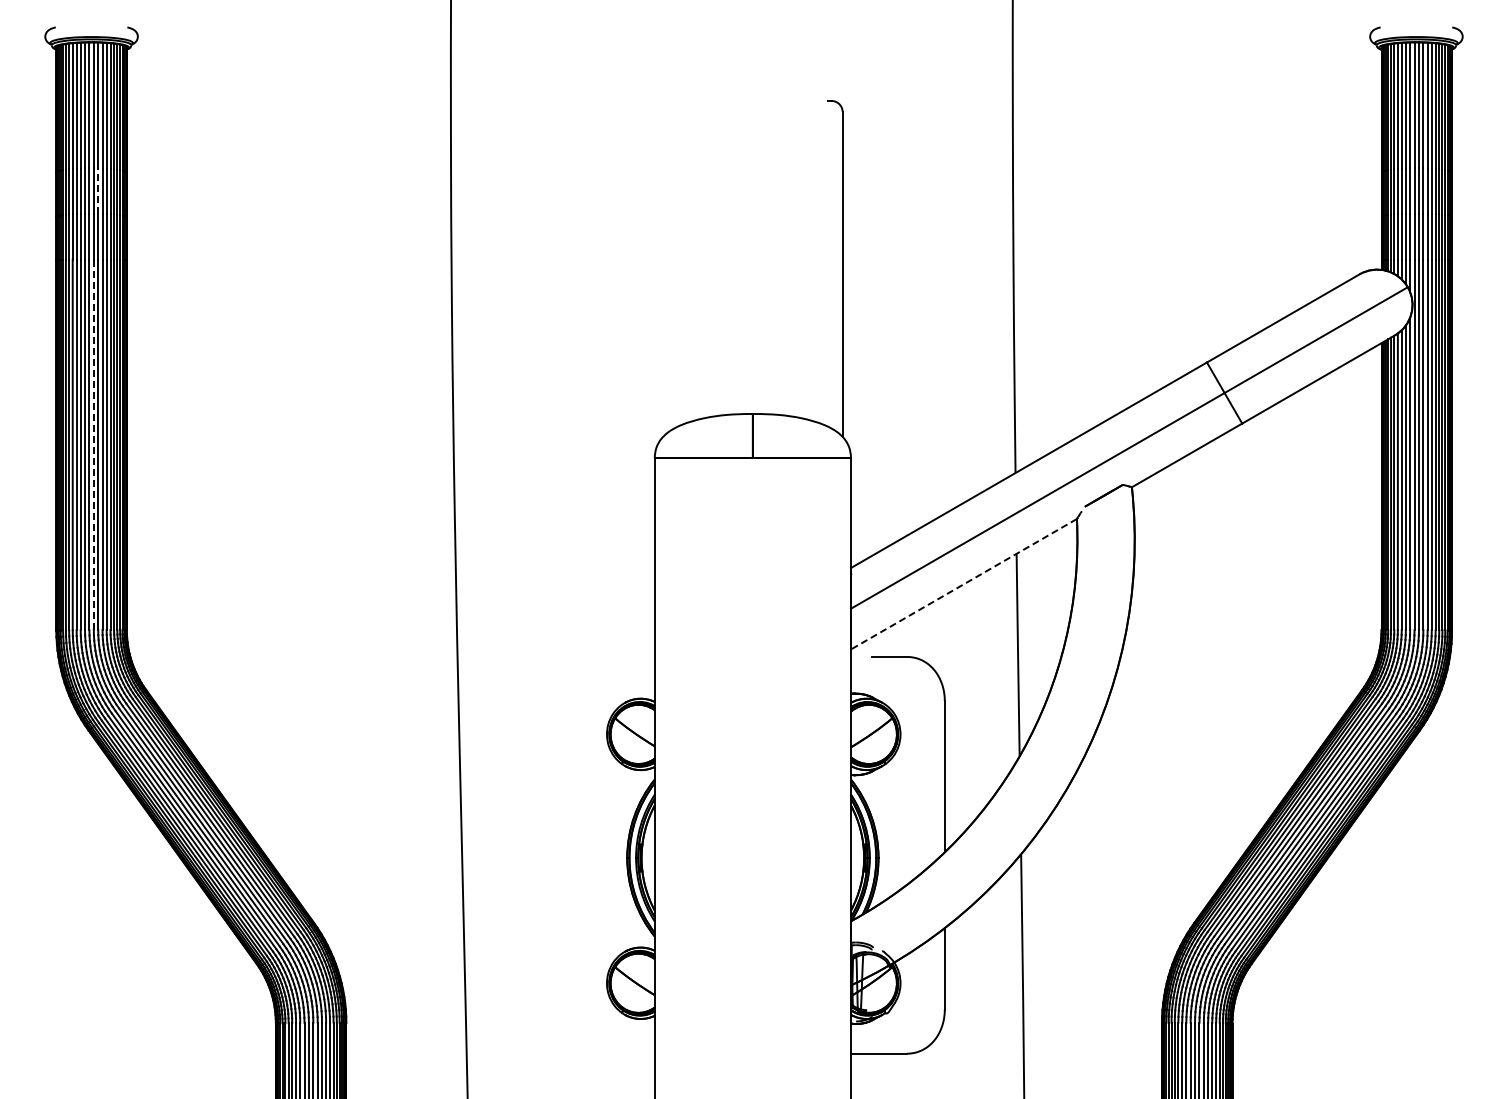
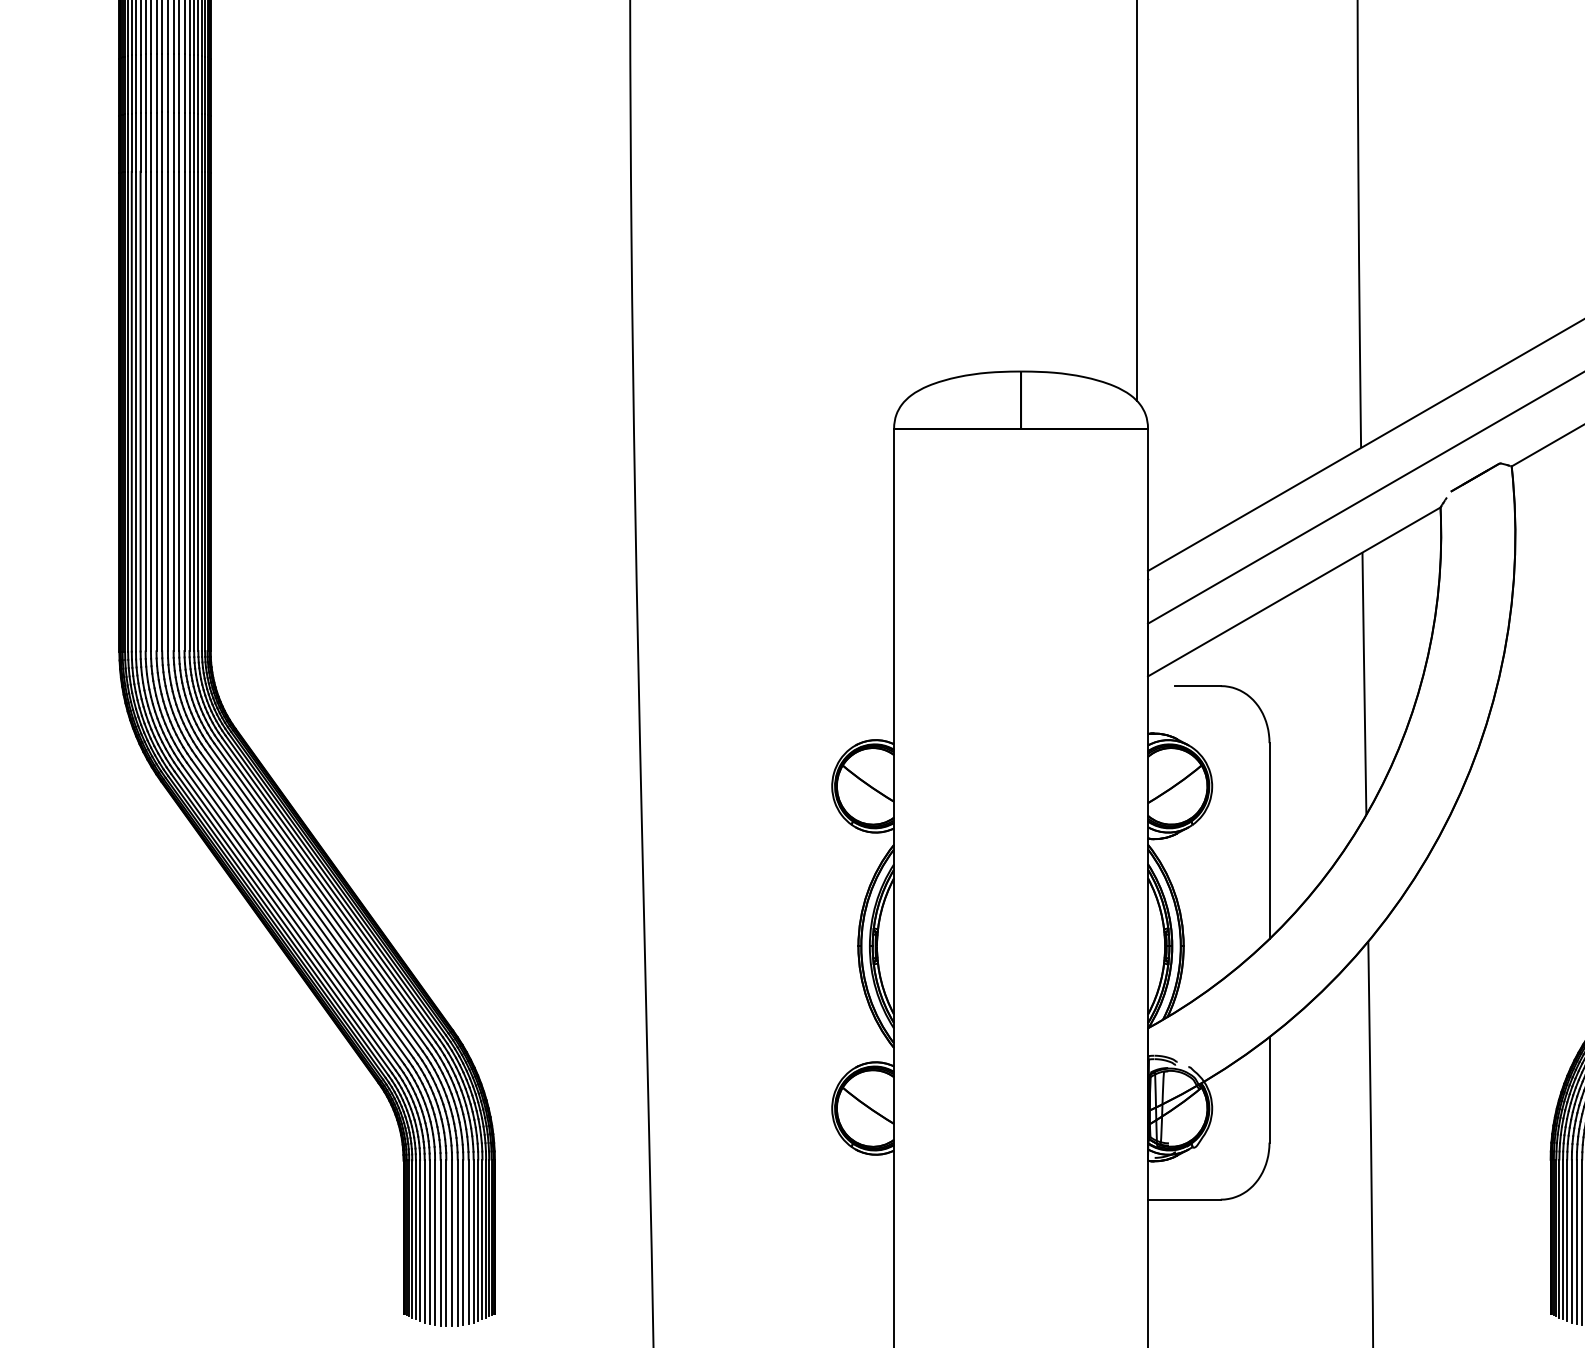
line: (98, 191) -> (173, 83), dashed -> solid
line: (93, 444) -> (167, 411), dashed -> solid
line: (963, 584) -> (1293, 592), dashed -> solid

